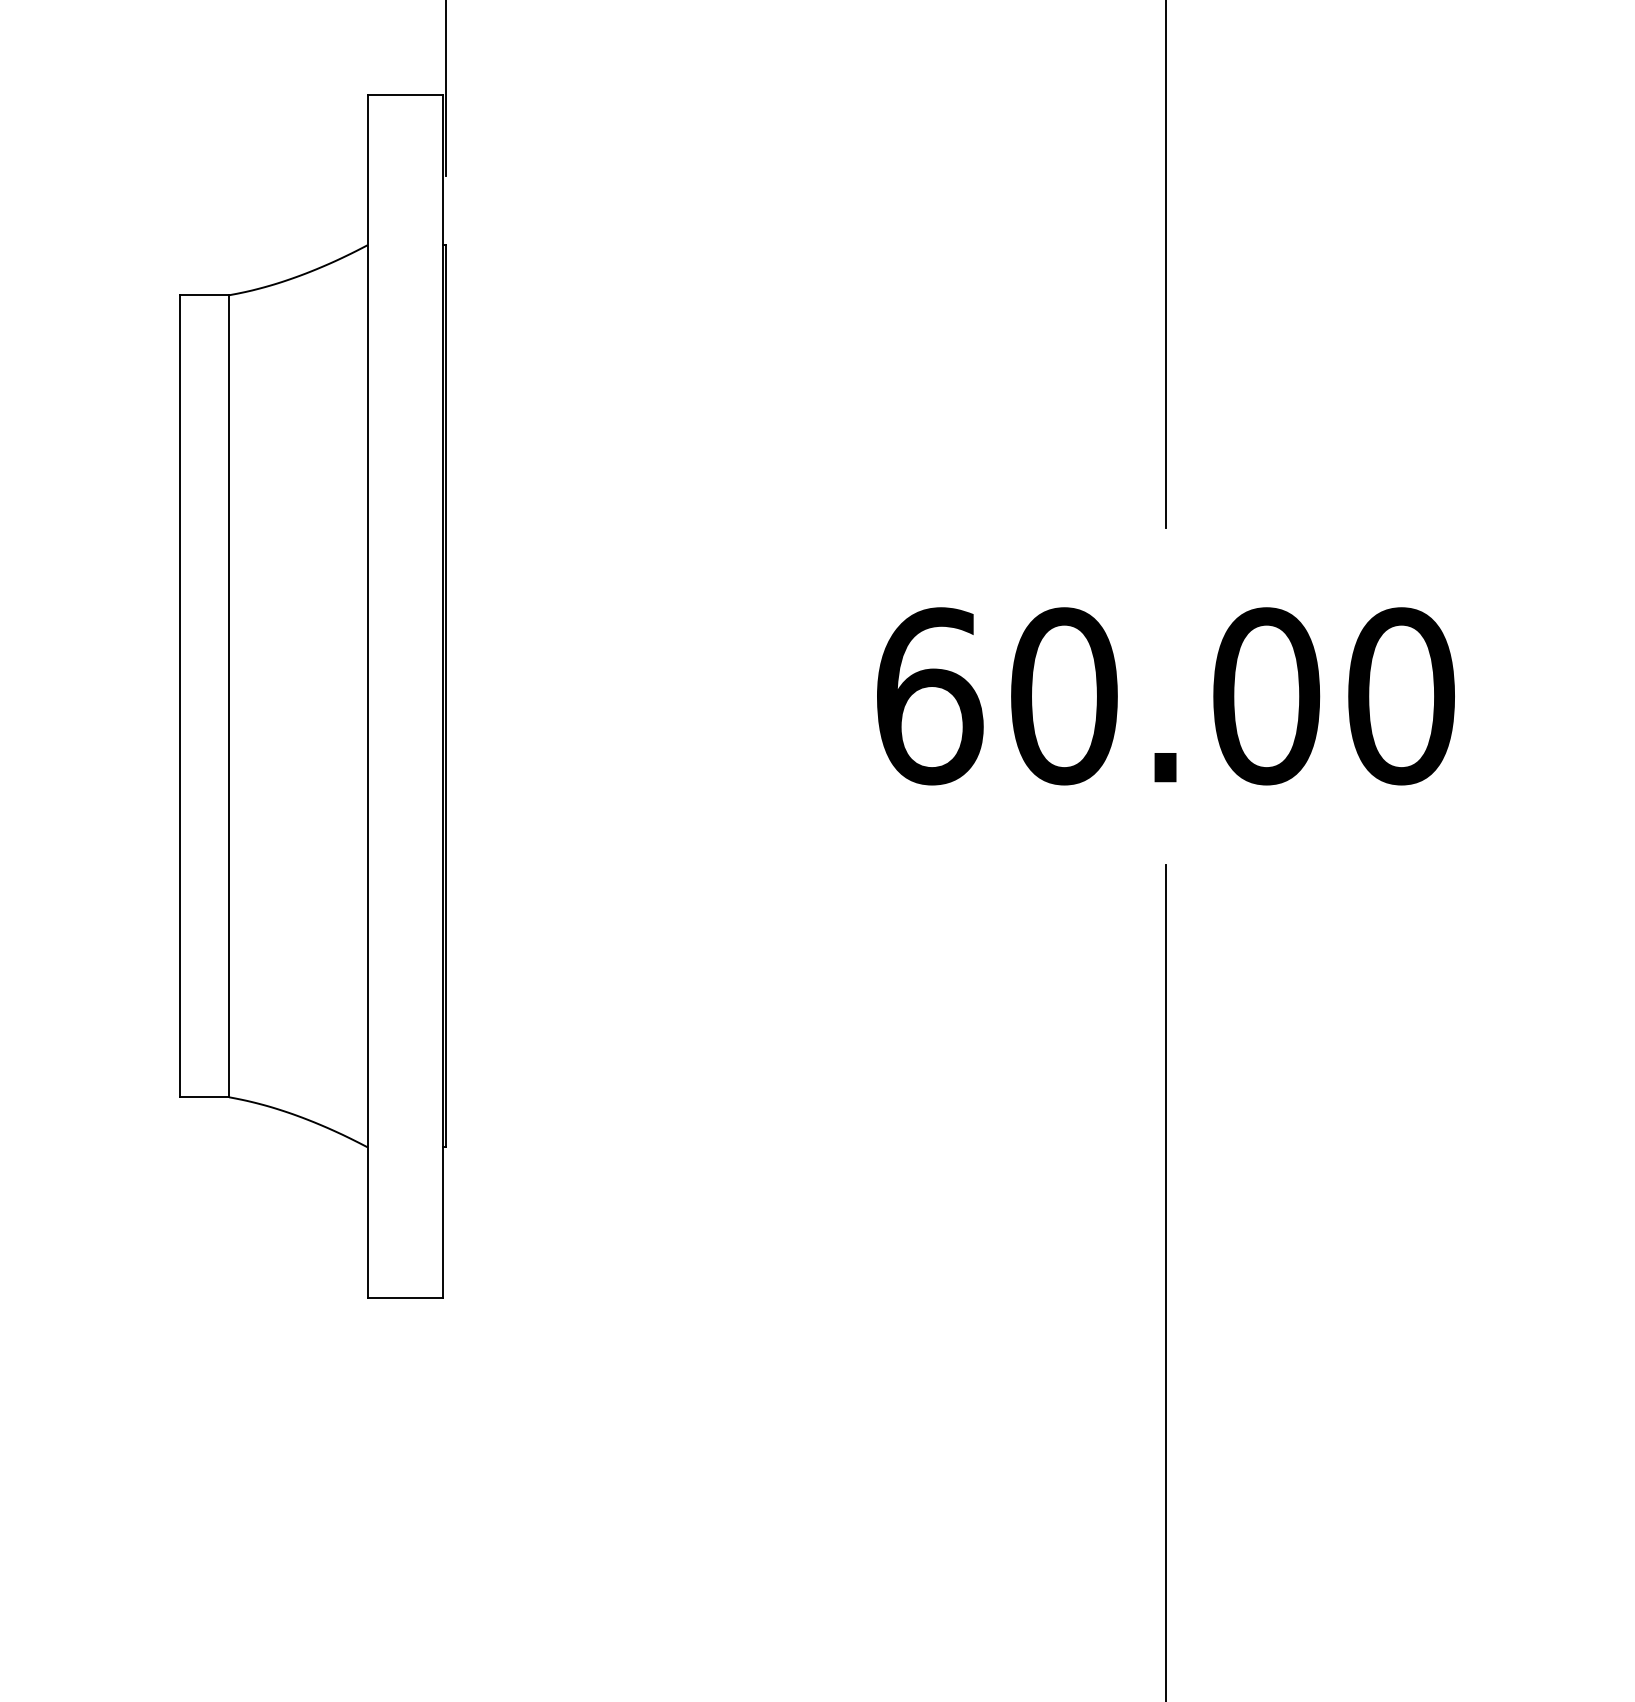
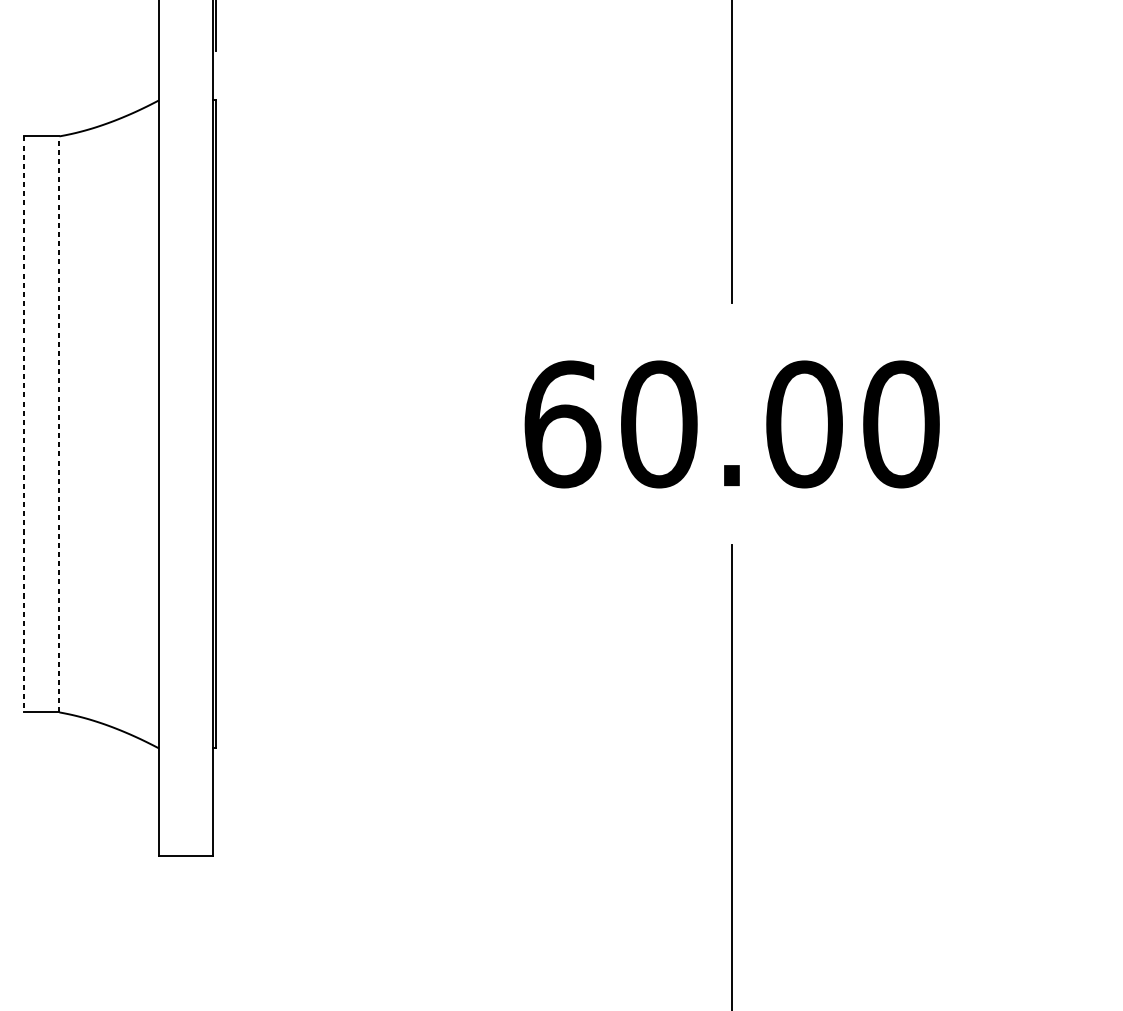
line: (229, 695) -> (59, 423), solid -> dashed
line: (179, 696) -> (23, 424), solid -> dashed

